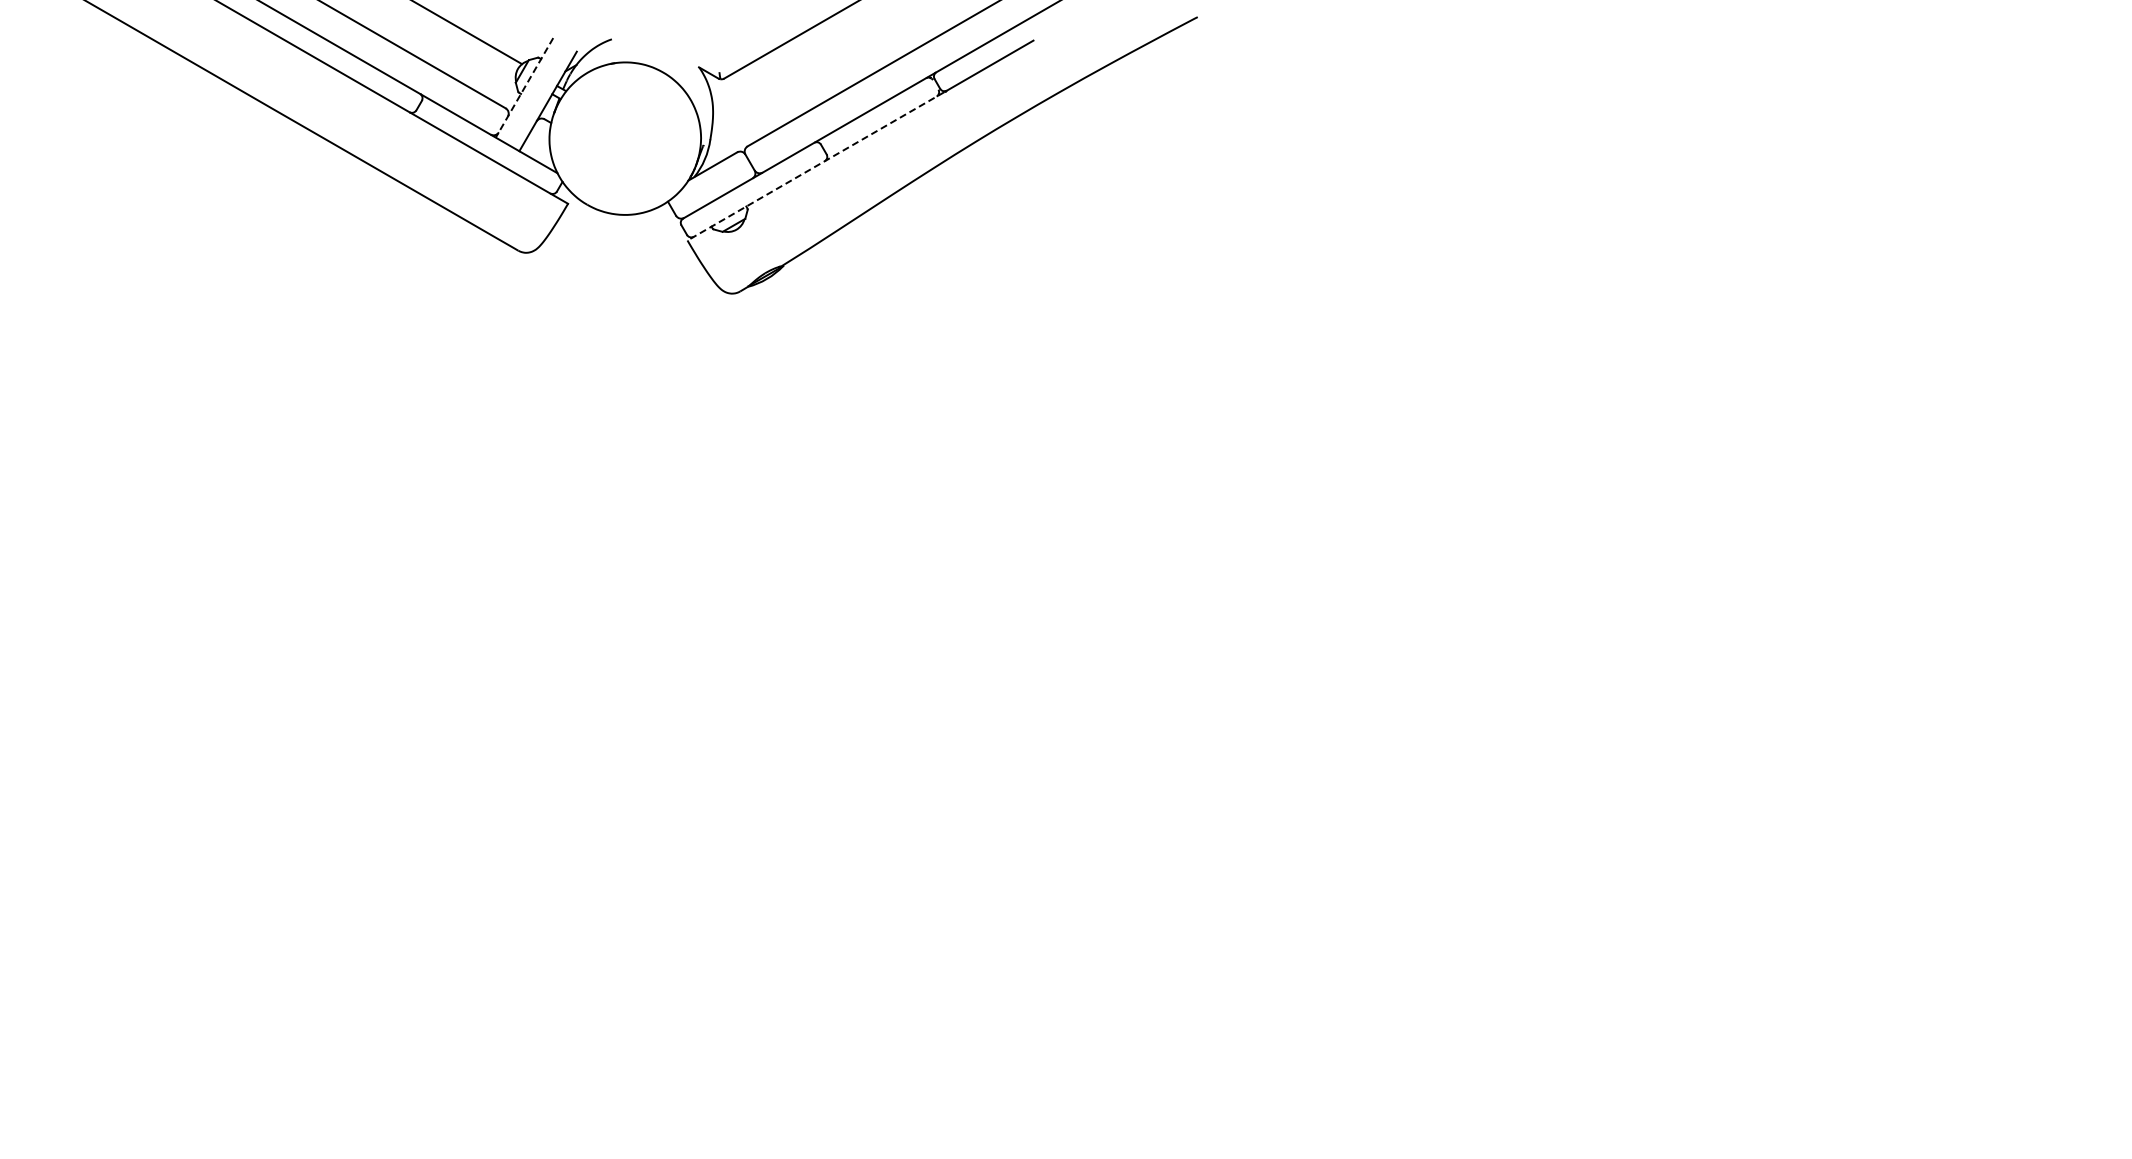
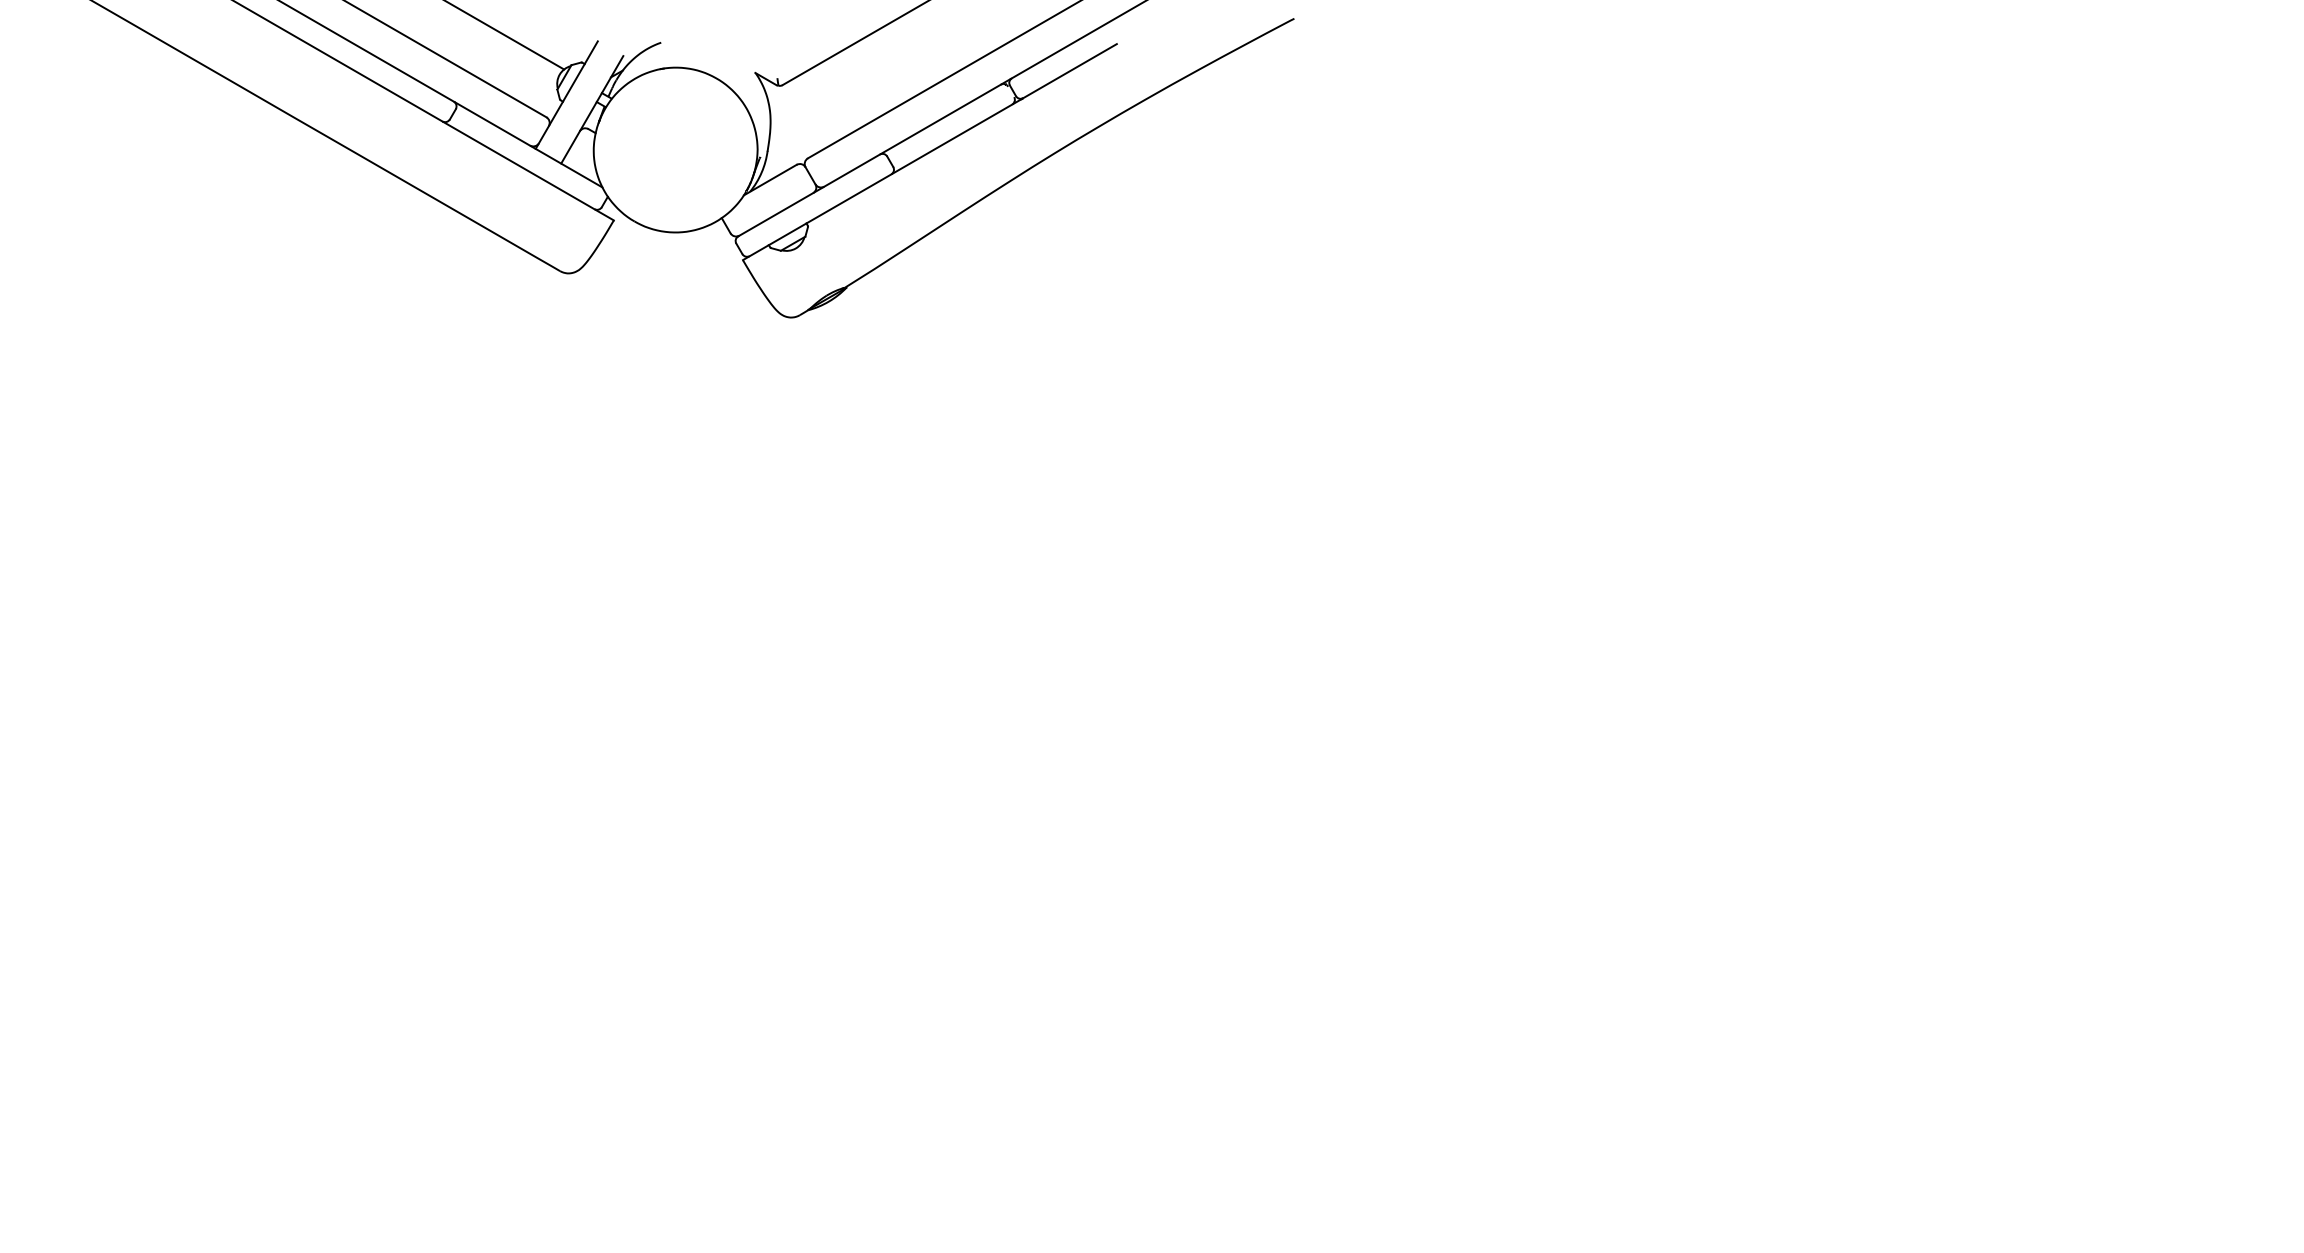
line: (524, 88) -> (566, 95), dashed -> solid
line: (815, 166) -> (881, 180), dashed -> solid

